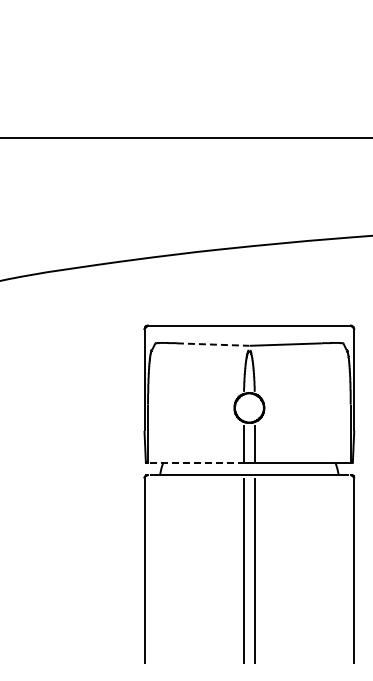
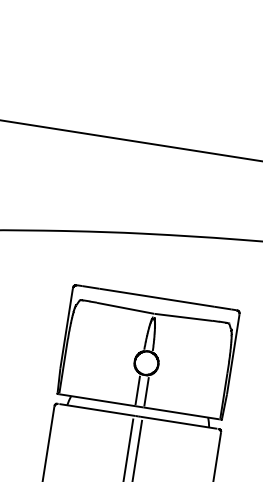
line: (213, 344) -> (125, 308), dashed -> solid
line: (196, 462) -> (97, 399), dashed -> solid

